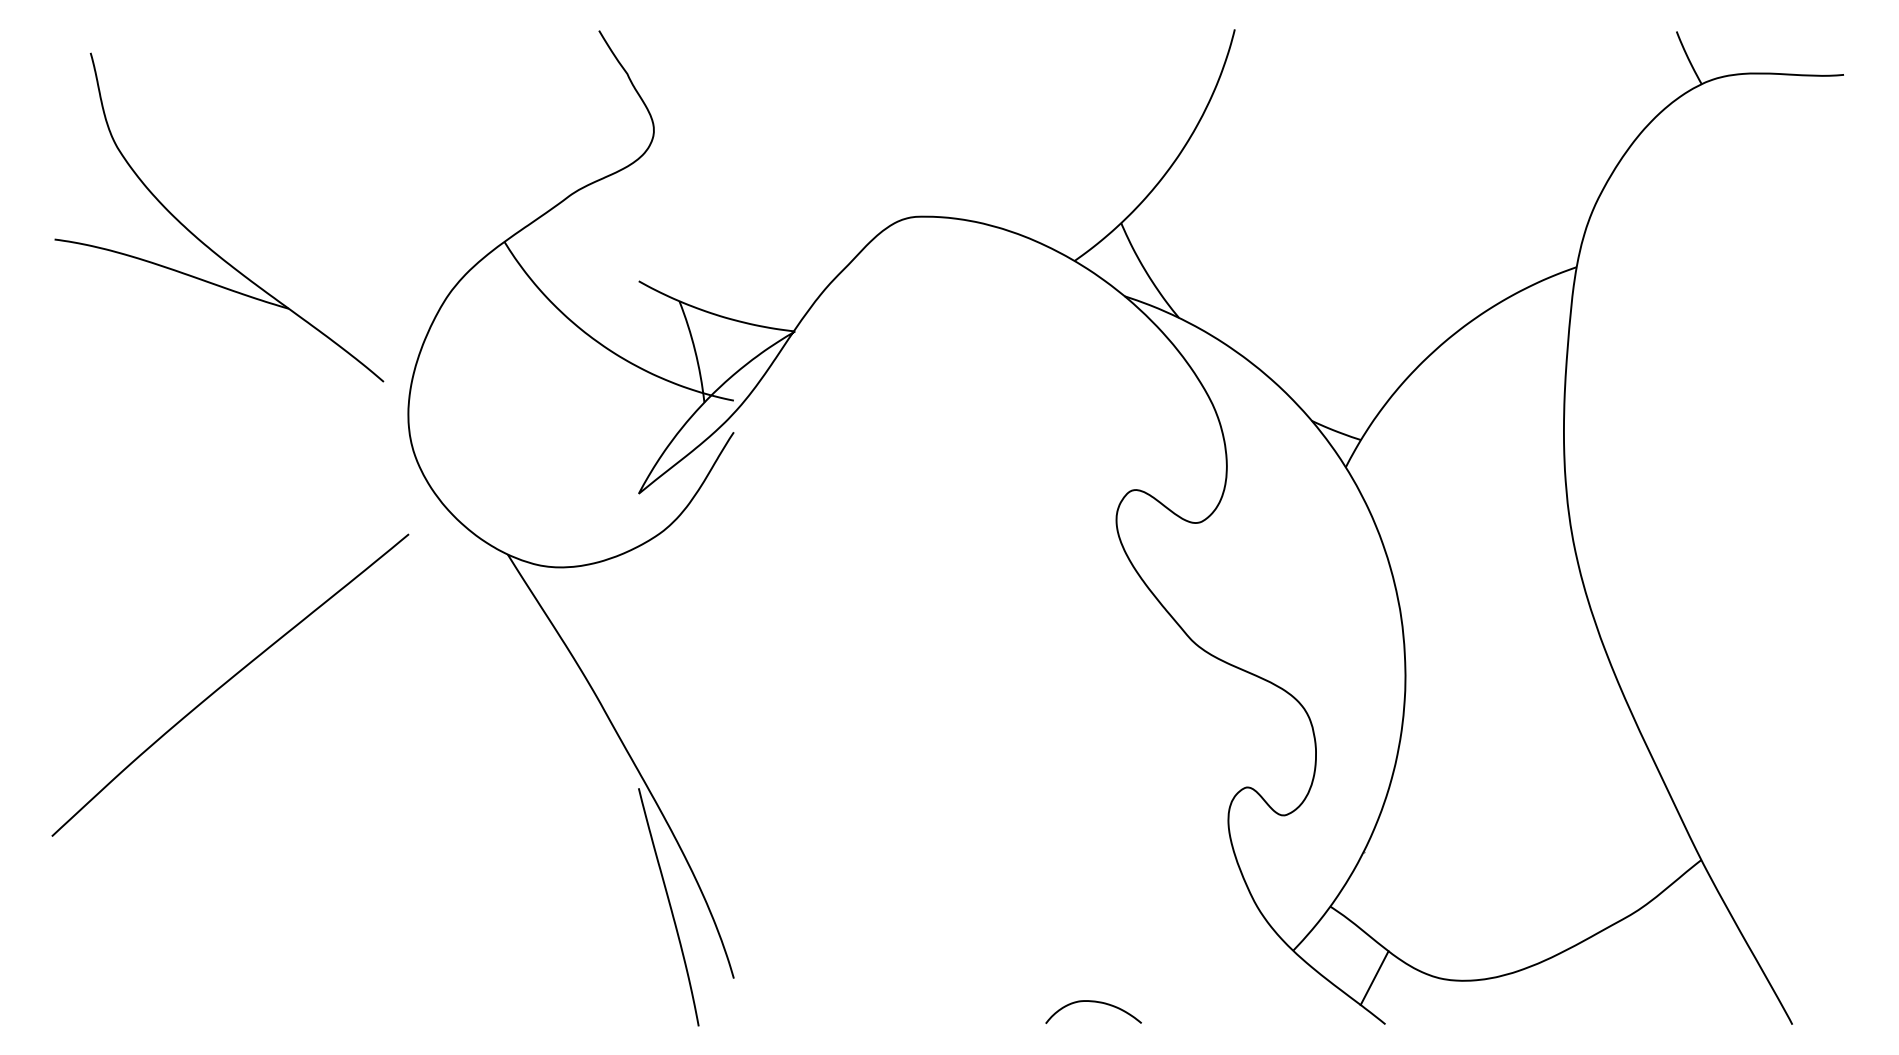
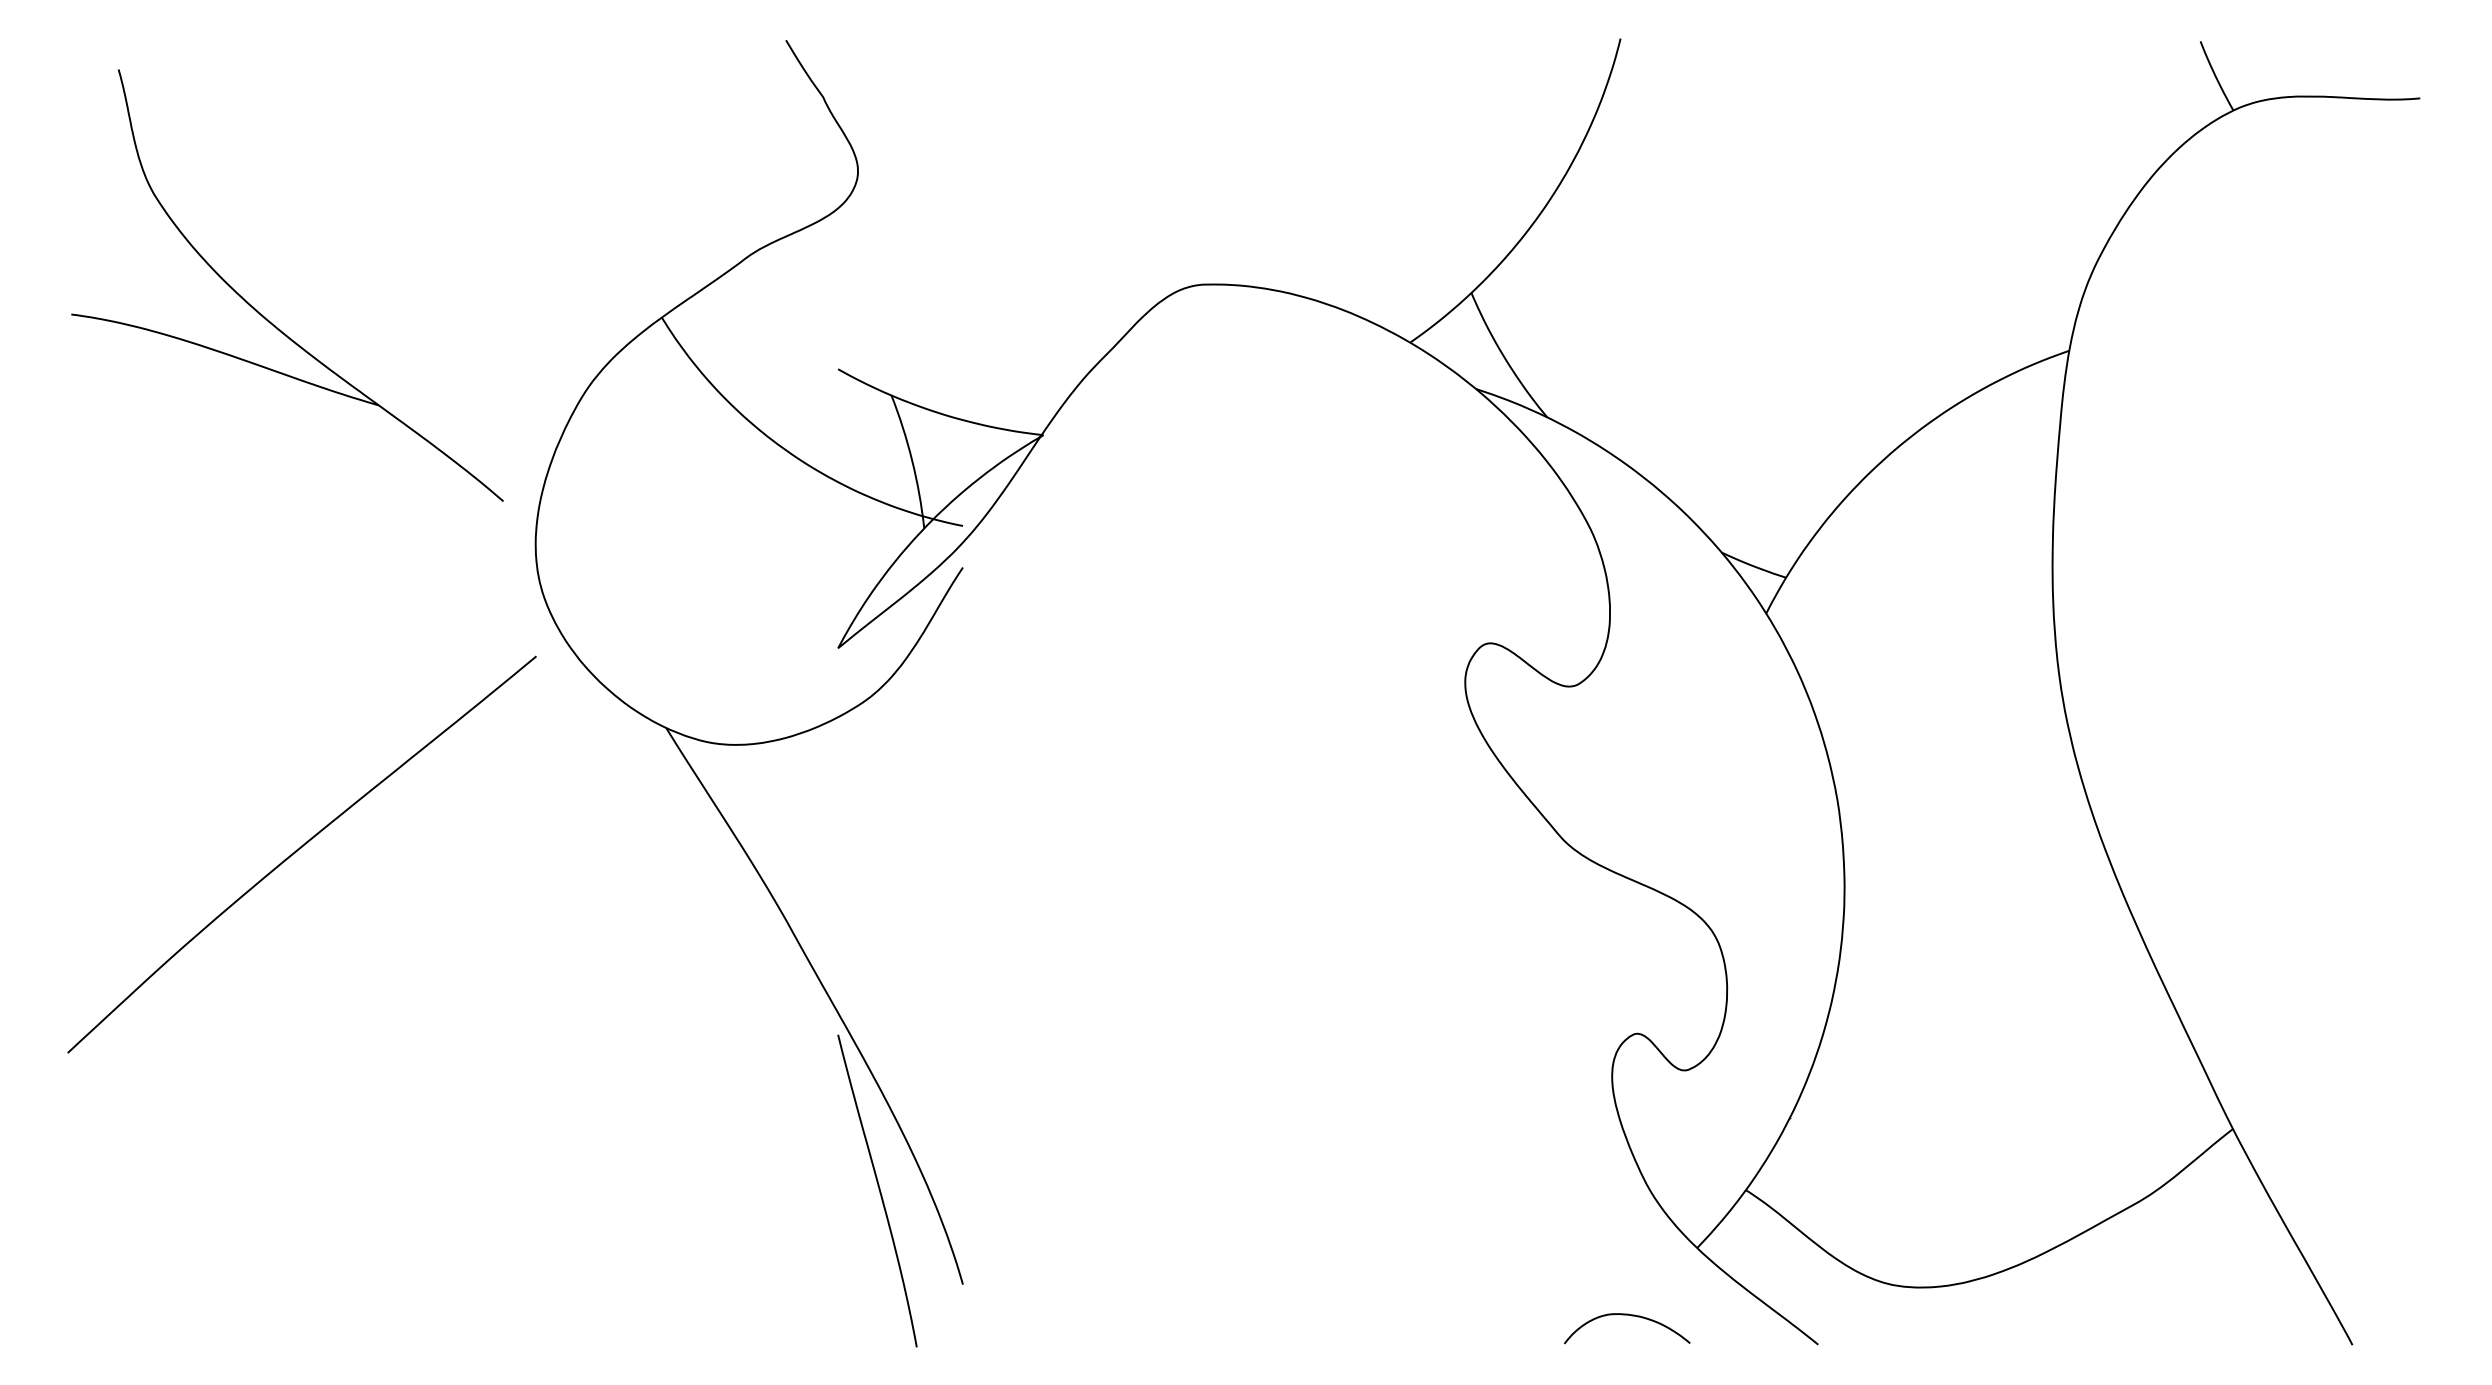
curve: (227, 682) -> (298, 850), moved
line: (1374, 977) -> (1803, 1283), removed
curve: (1096, 1002) -> (1631, 1316), moved

